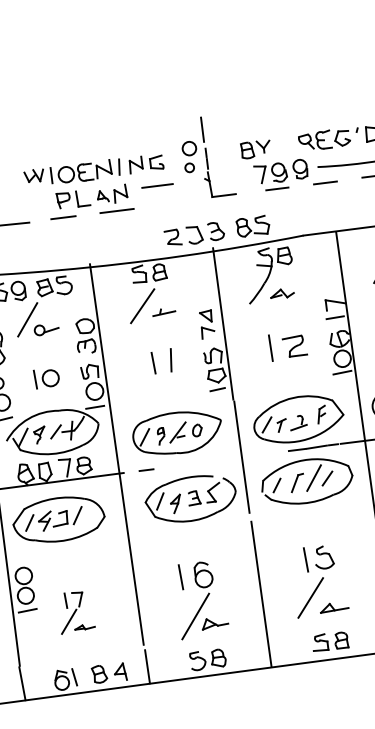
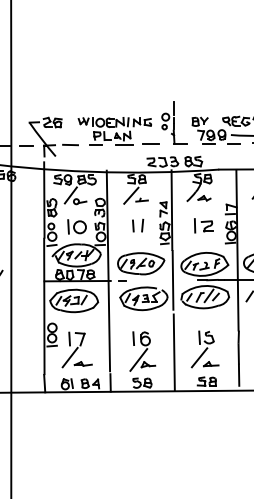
line: (156, 184) -> (150, 143), moved
part: (45, 377) -> (76, 226), size x1.43
part: (74, 611) -> (76, 349), size x1.67

